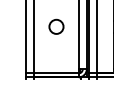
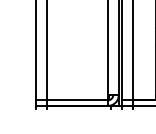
circle: (56, 26) -> (77, 36), removed

